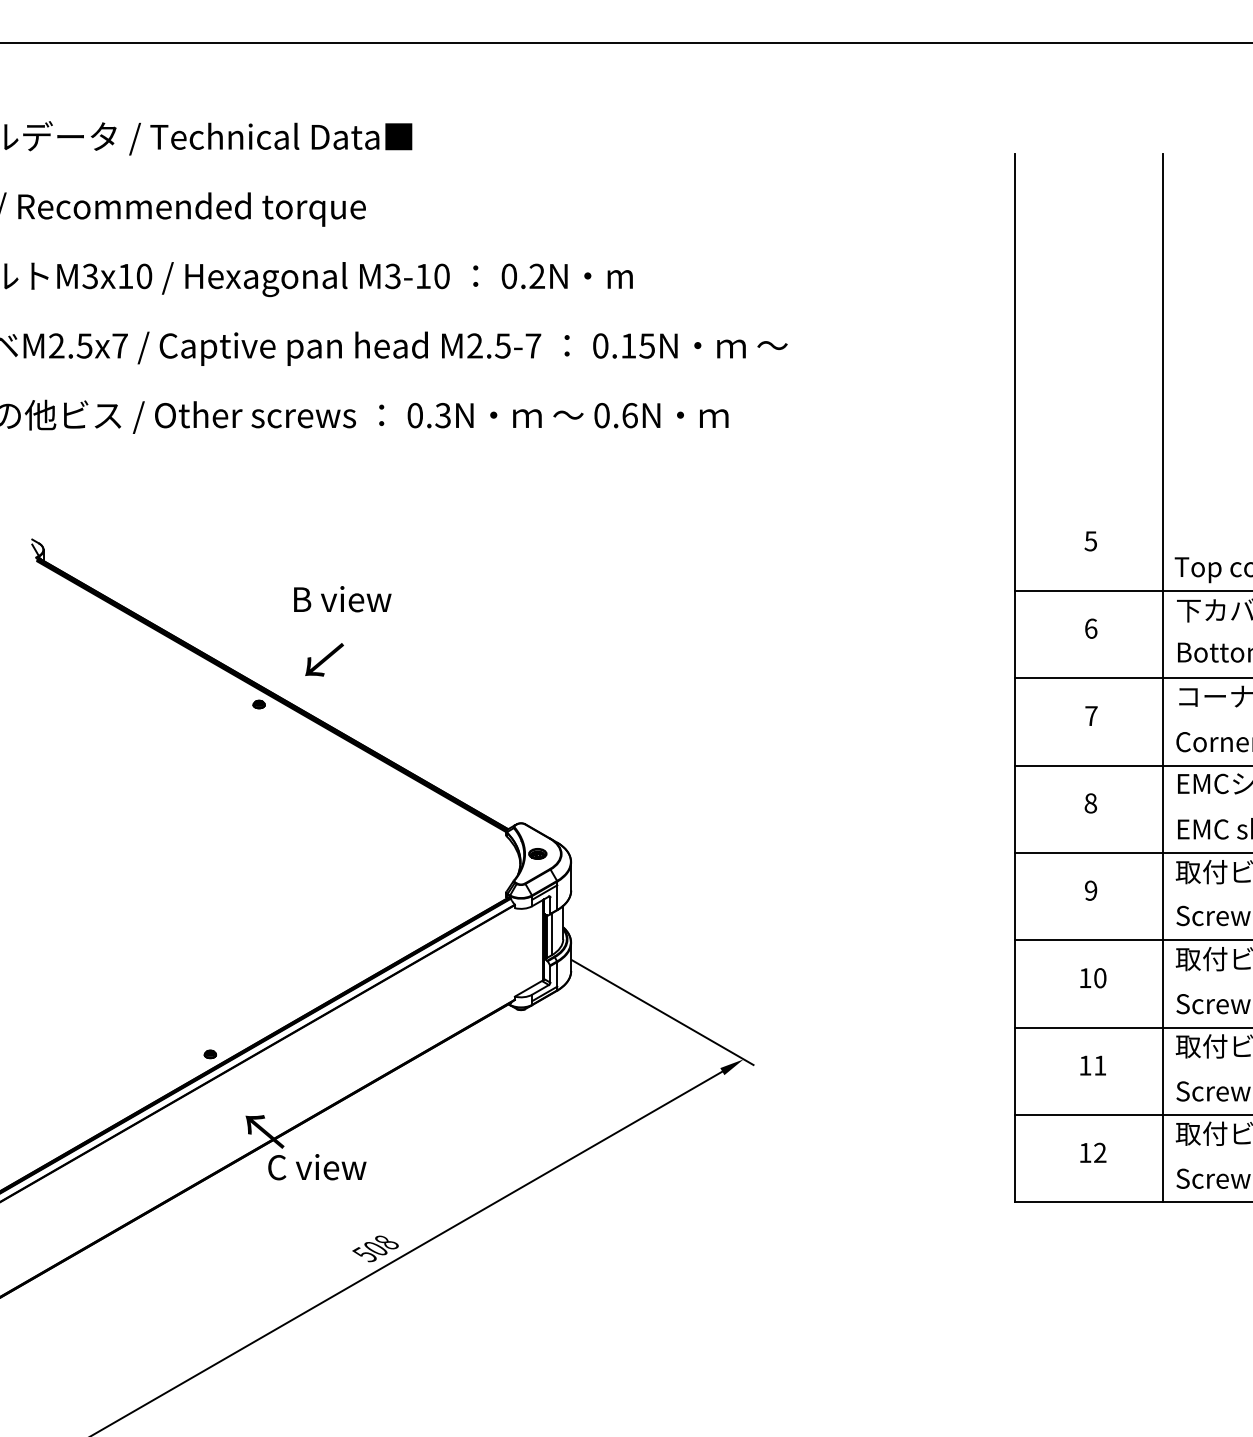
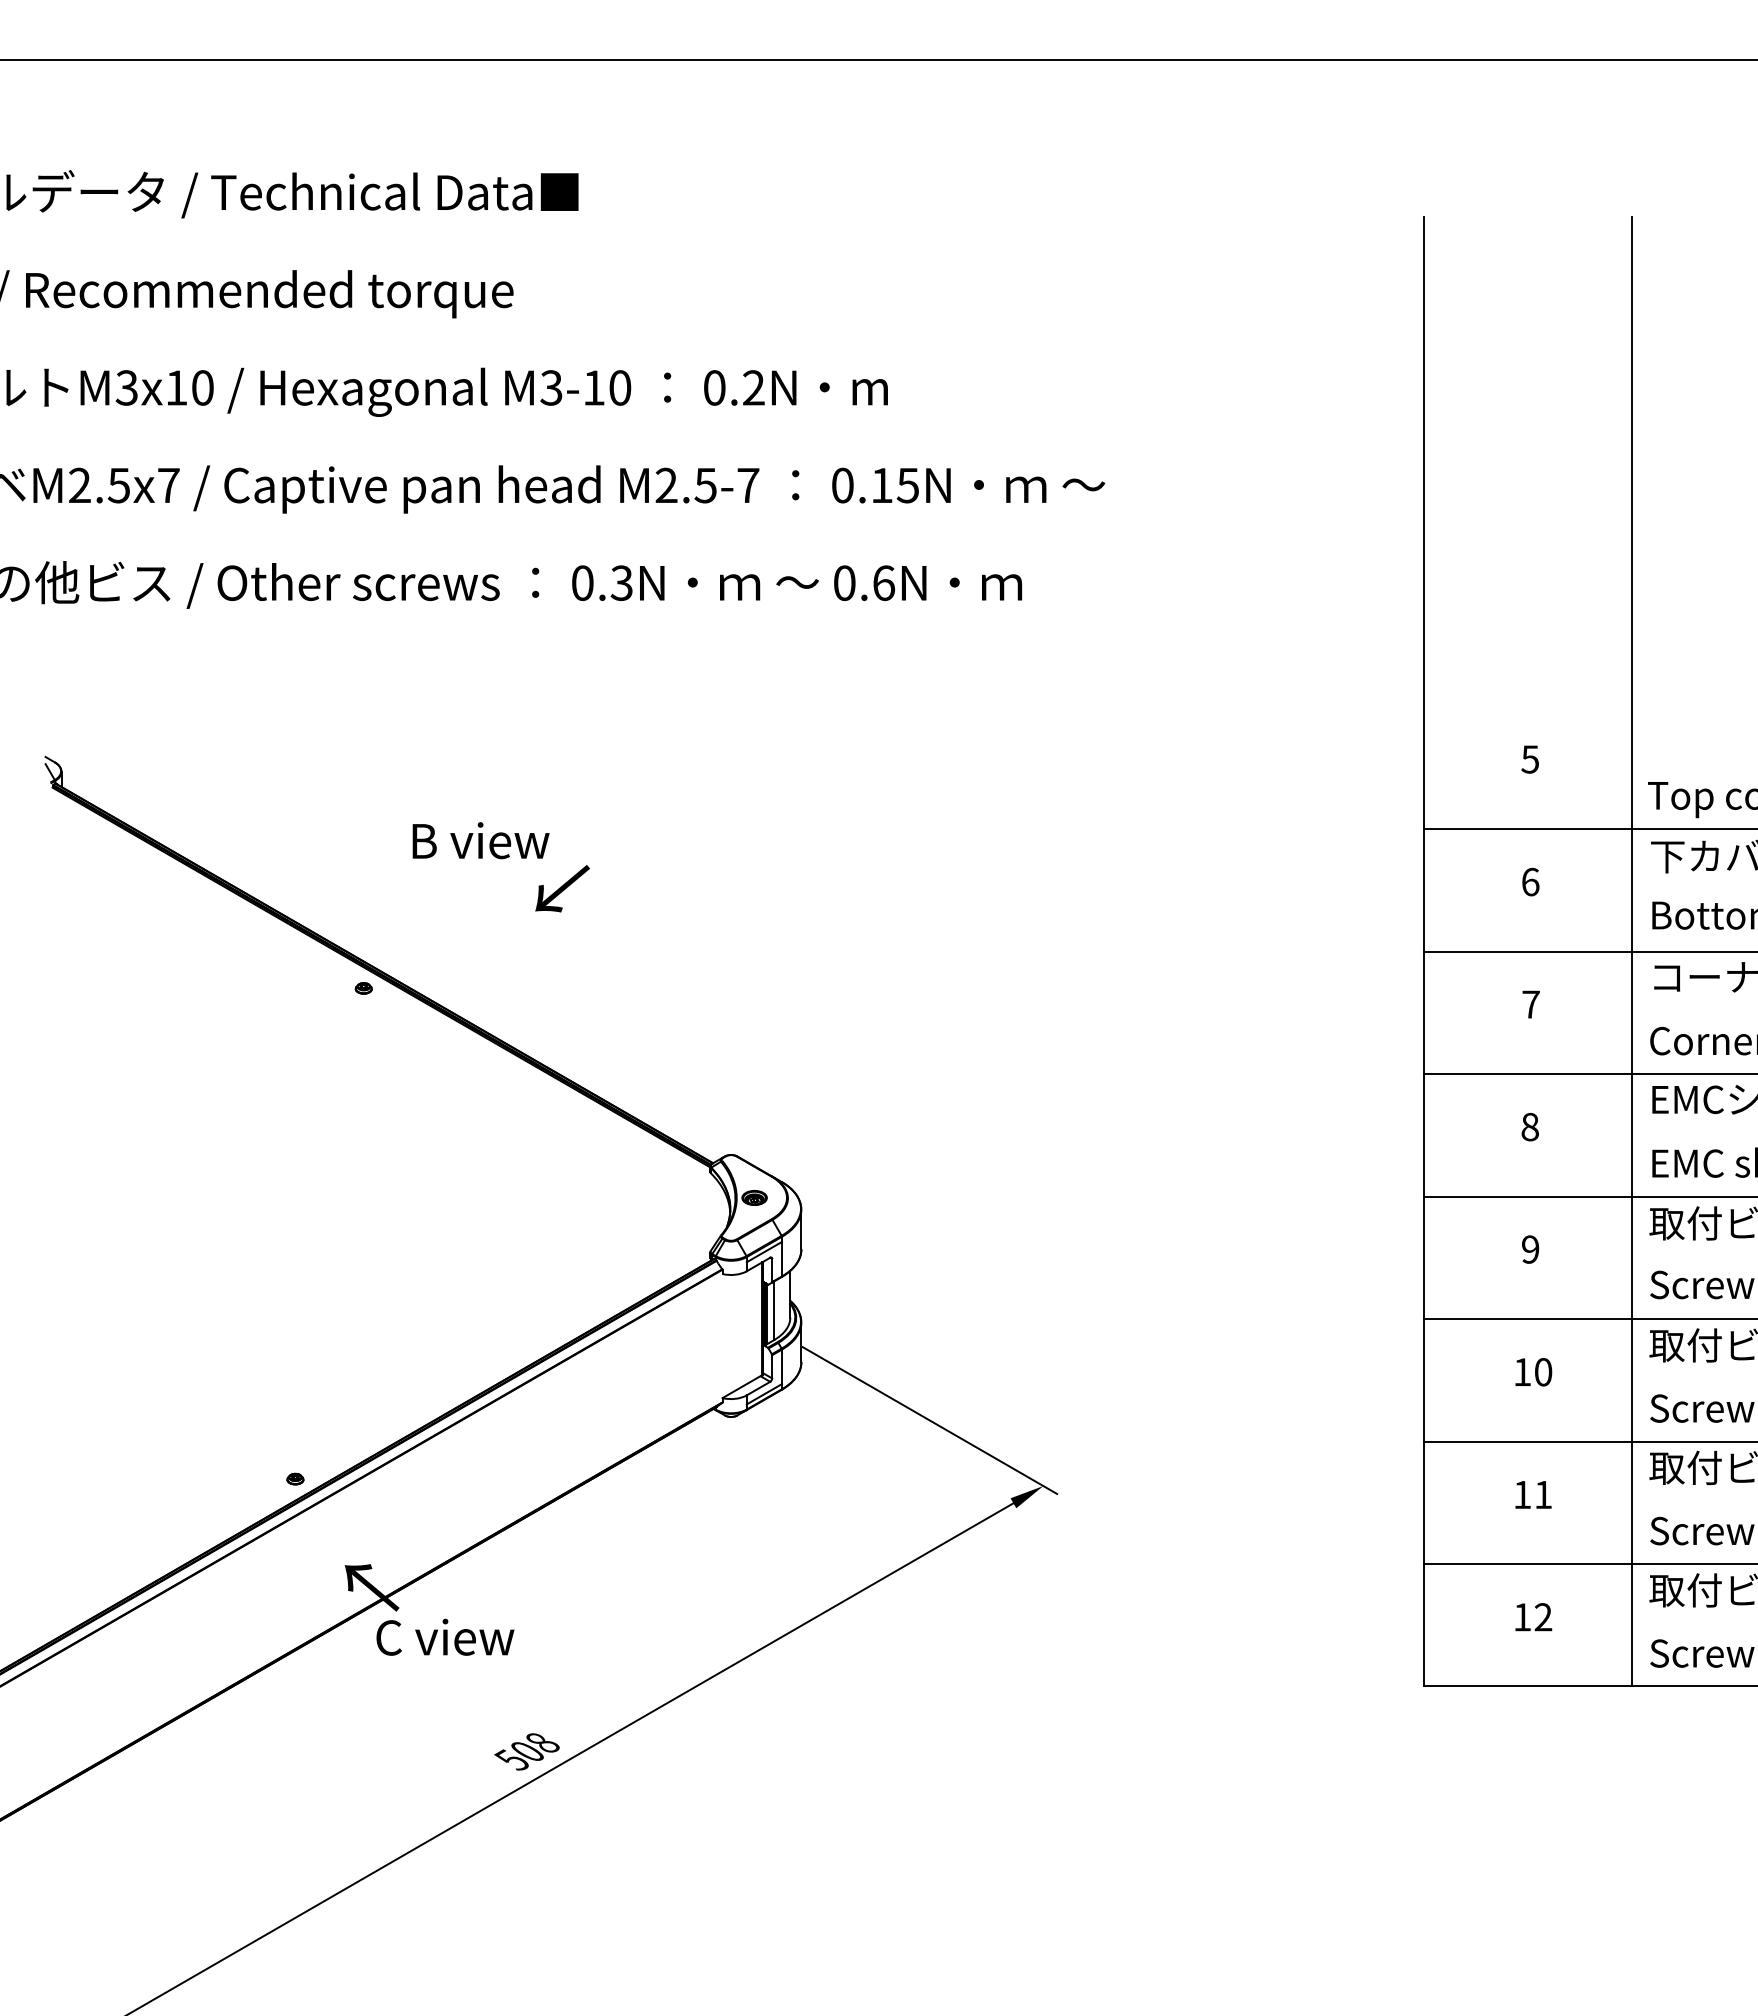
text: (324, 659) -> (562, 888), moved

